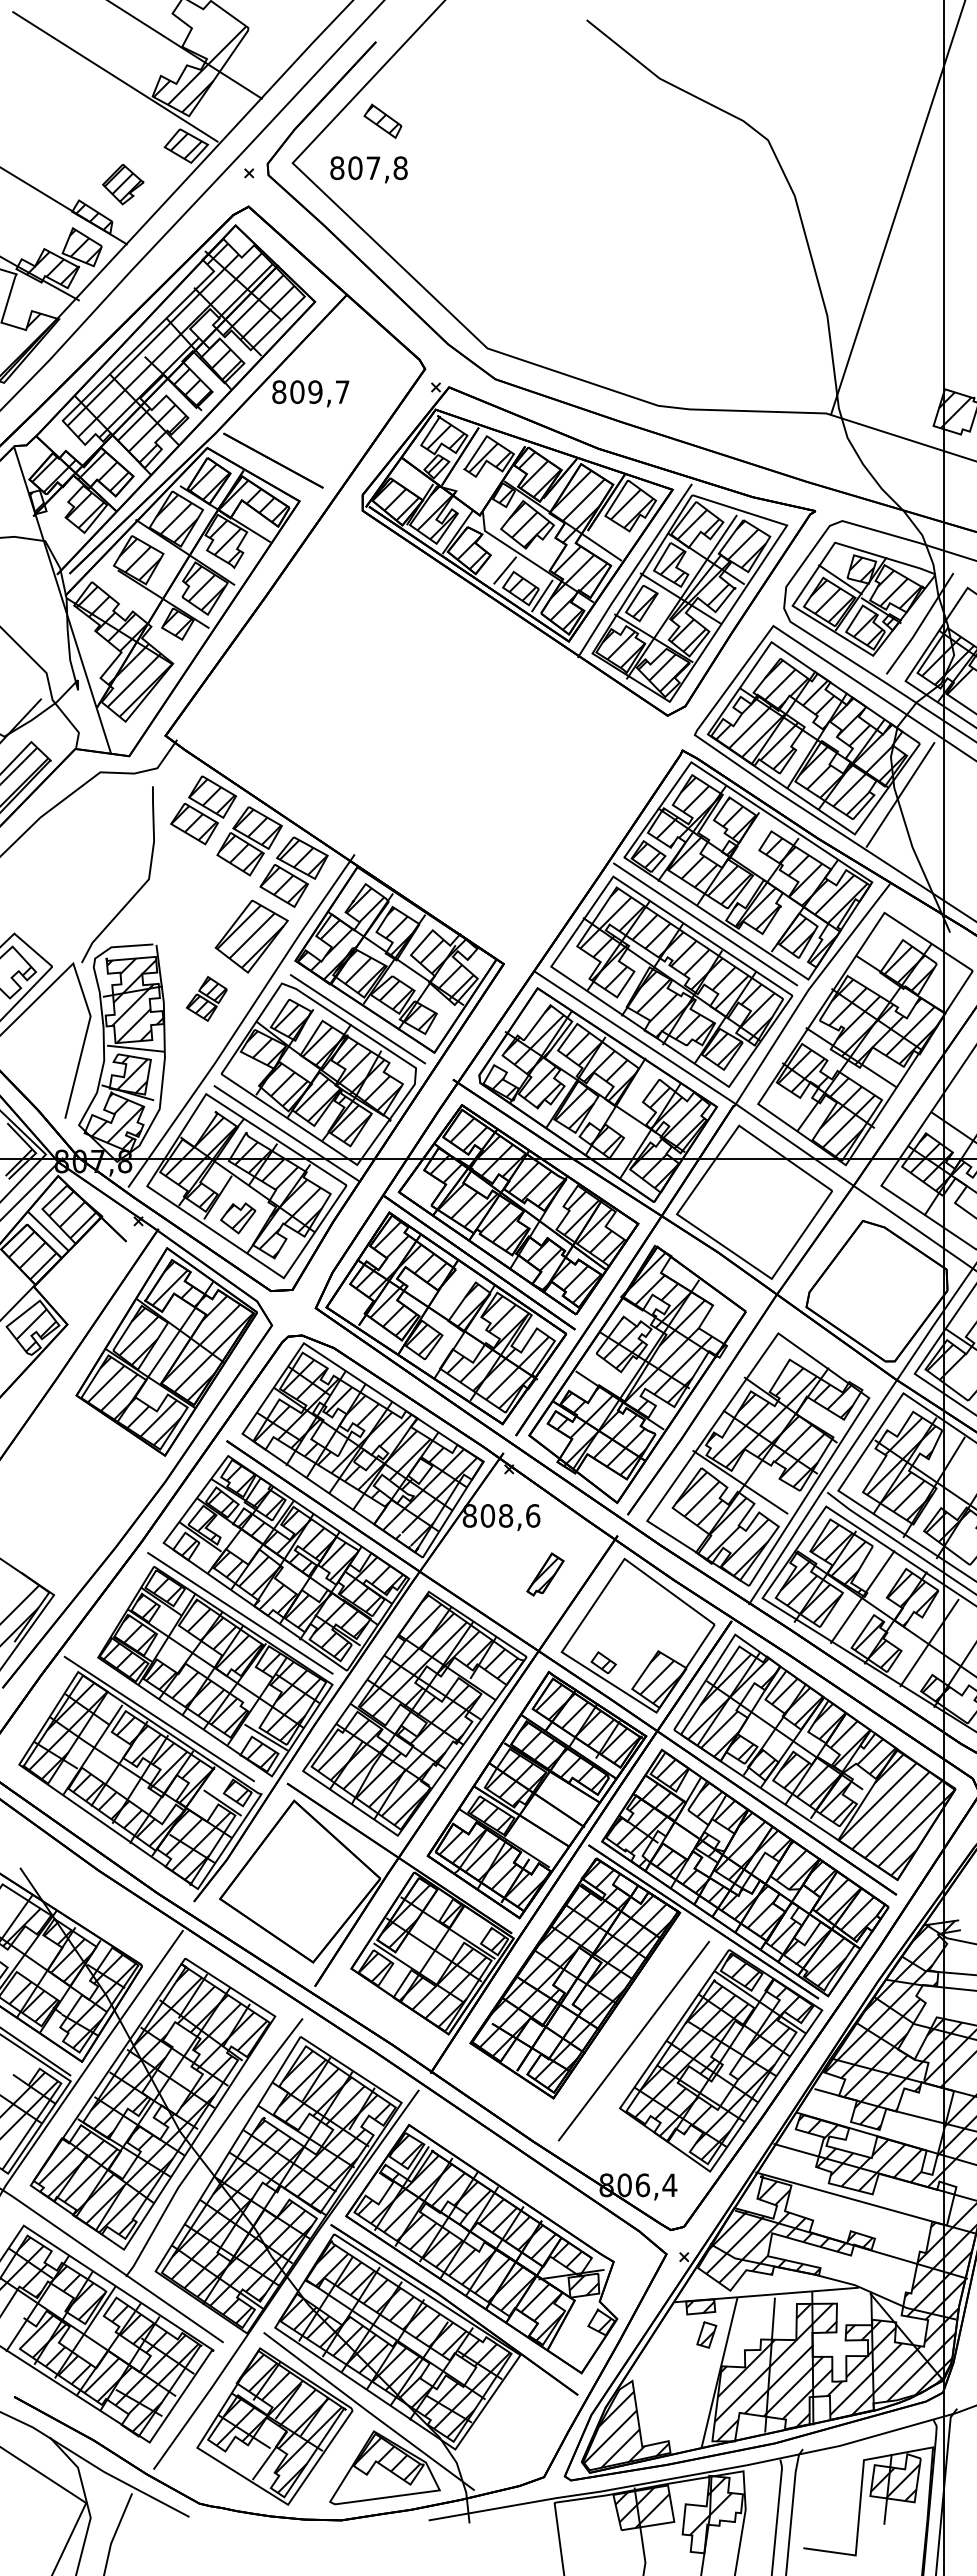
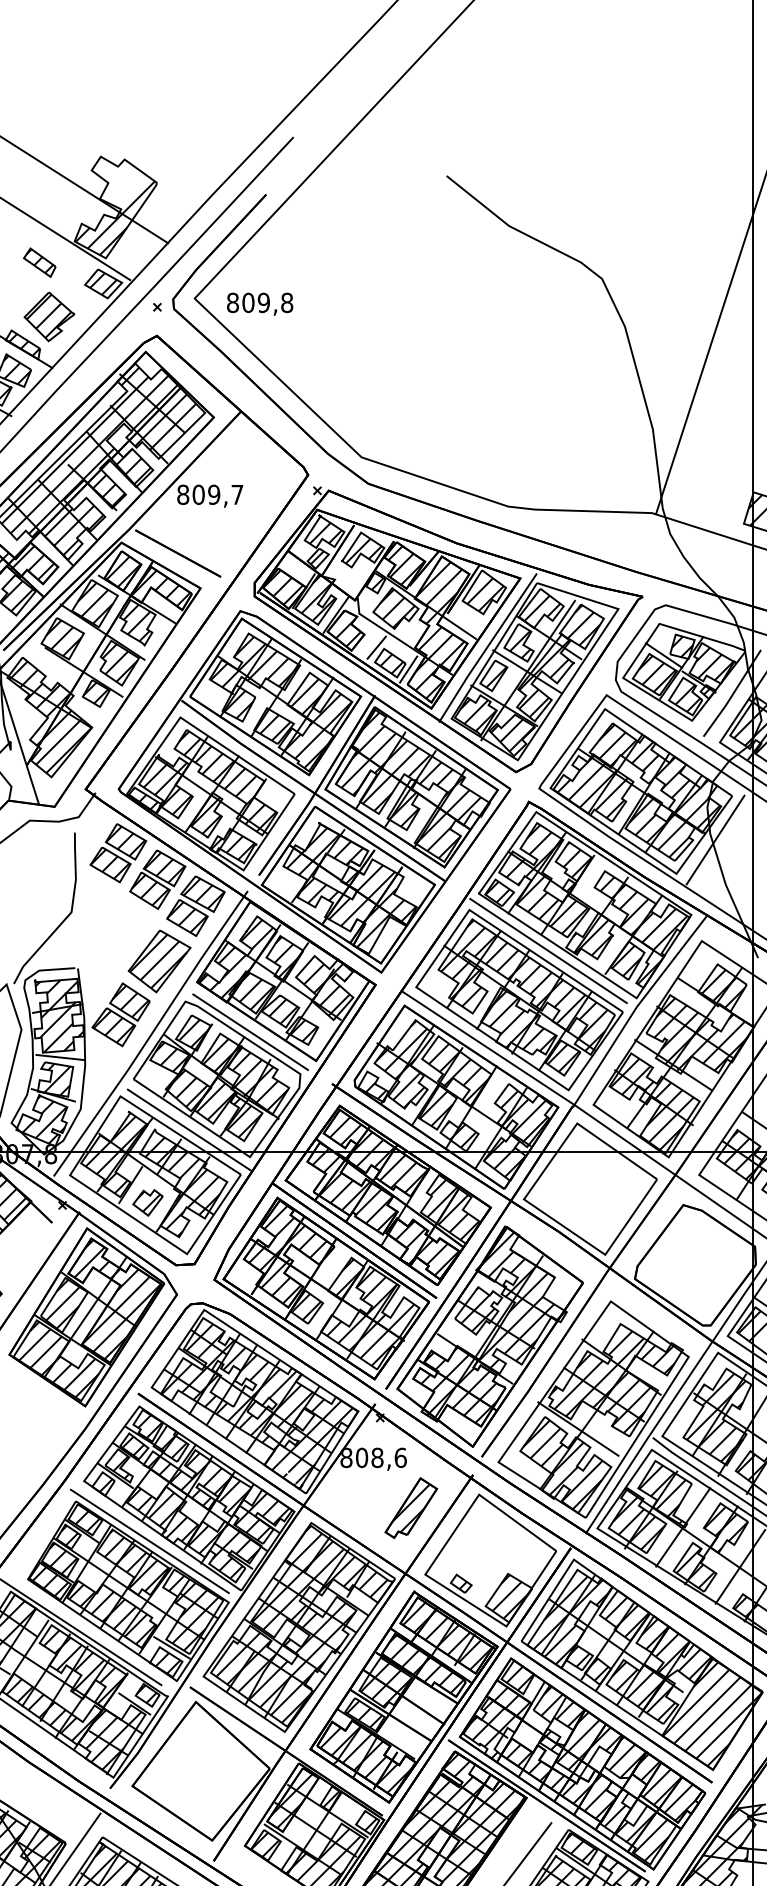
part: (382, 120) -> (39, 262), moved
text: (373, 168) -> (263, 303), 807,8 -> 809,8
part: (123, 184) -> (49, 316), size x1.43
part: (432, 738) -> (314, 791), added
part: (206, 998) -> (120, 1014), size x1.67
part: (545, 1574) -> (411, 1508), size x1.67

